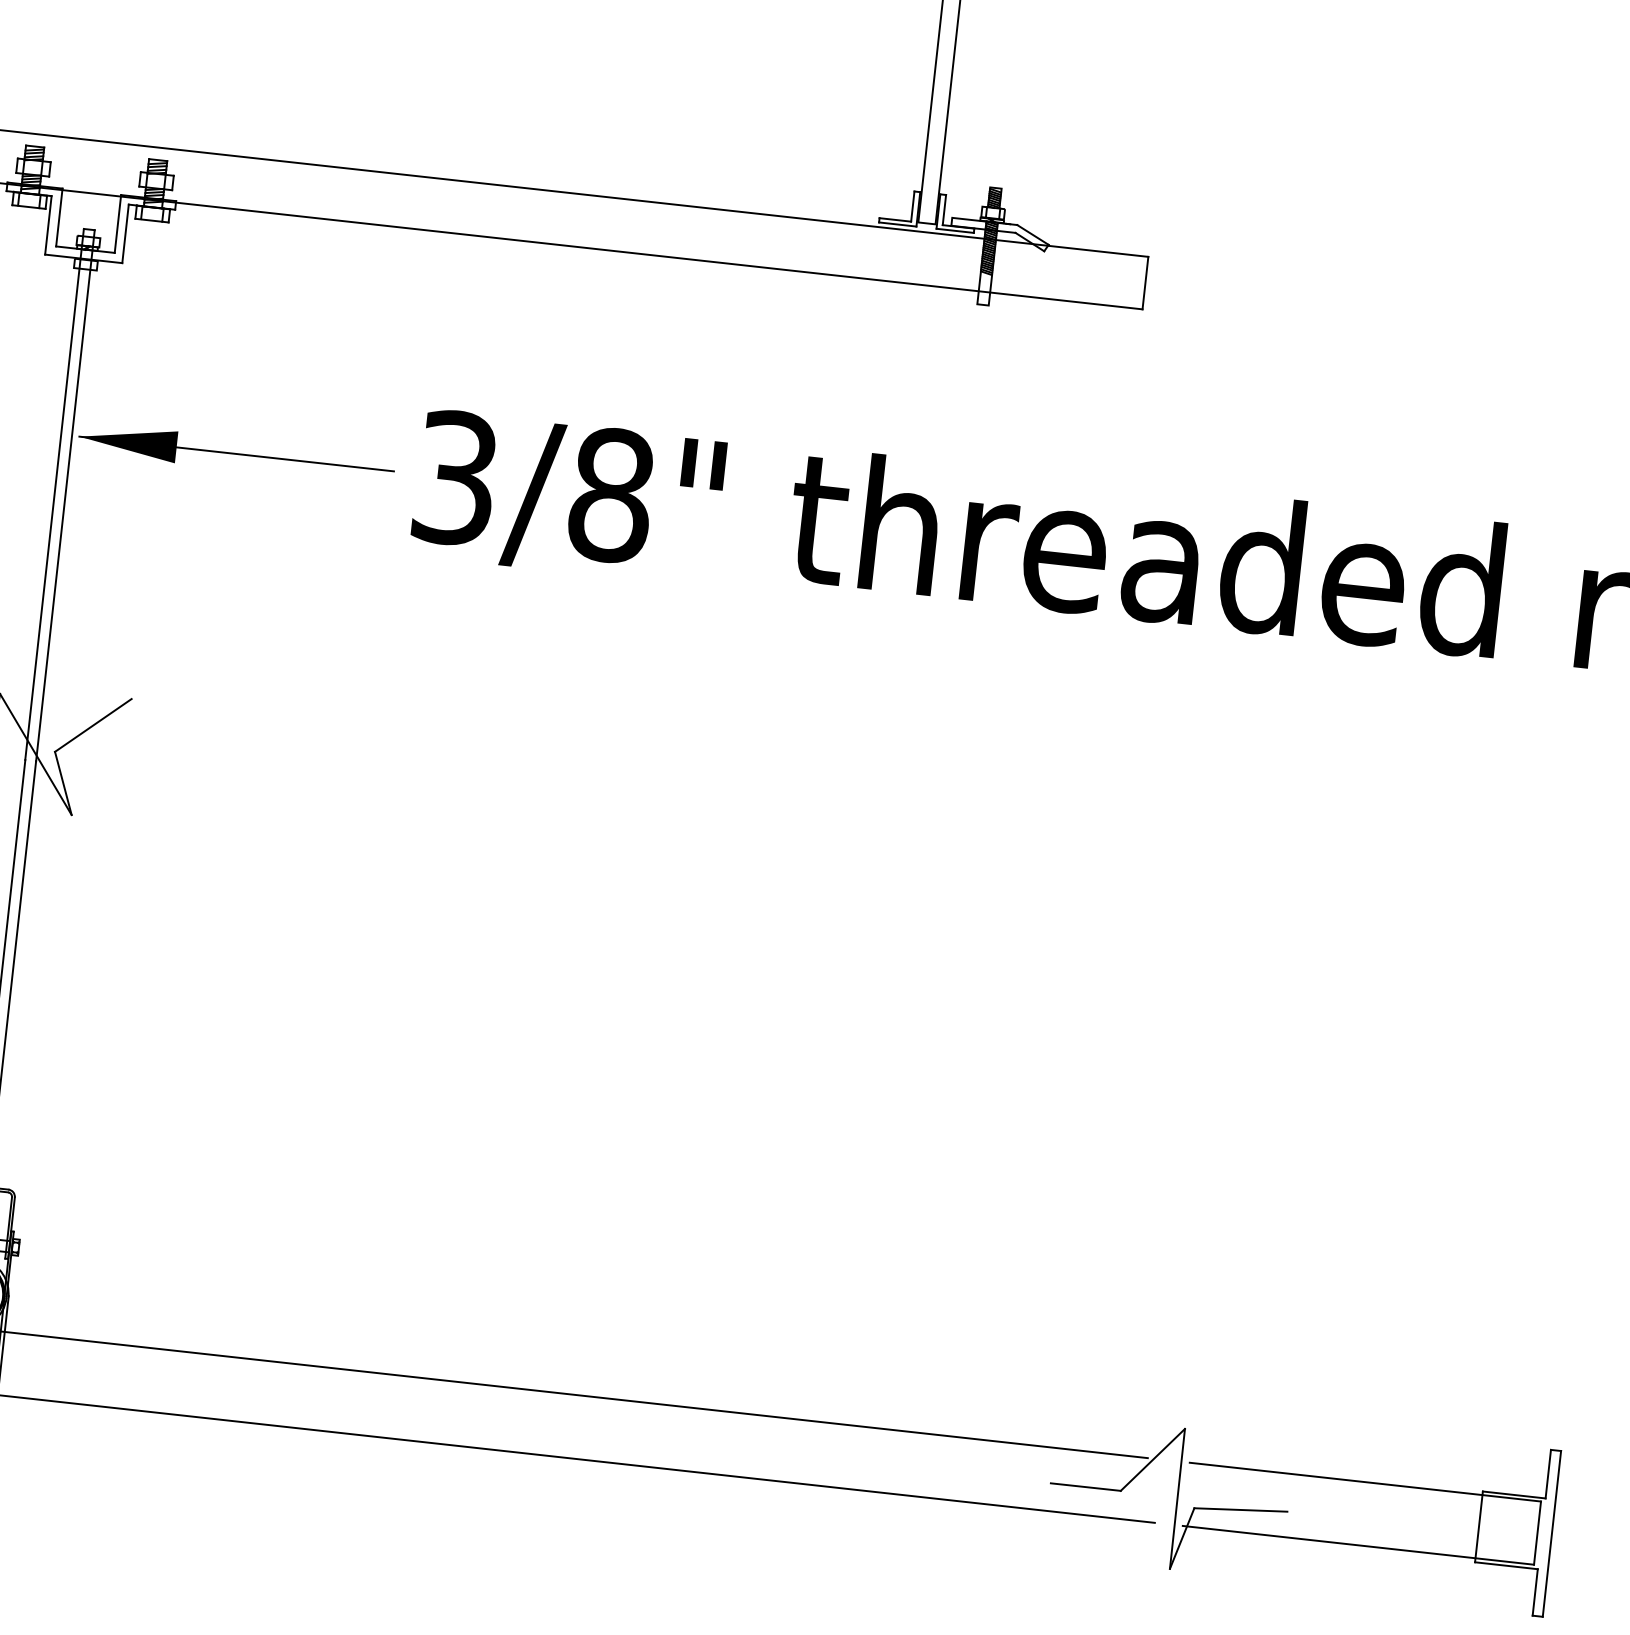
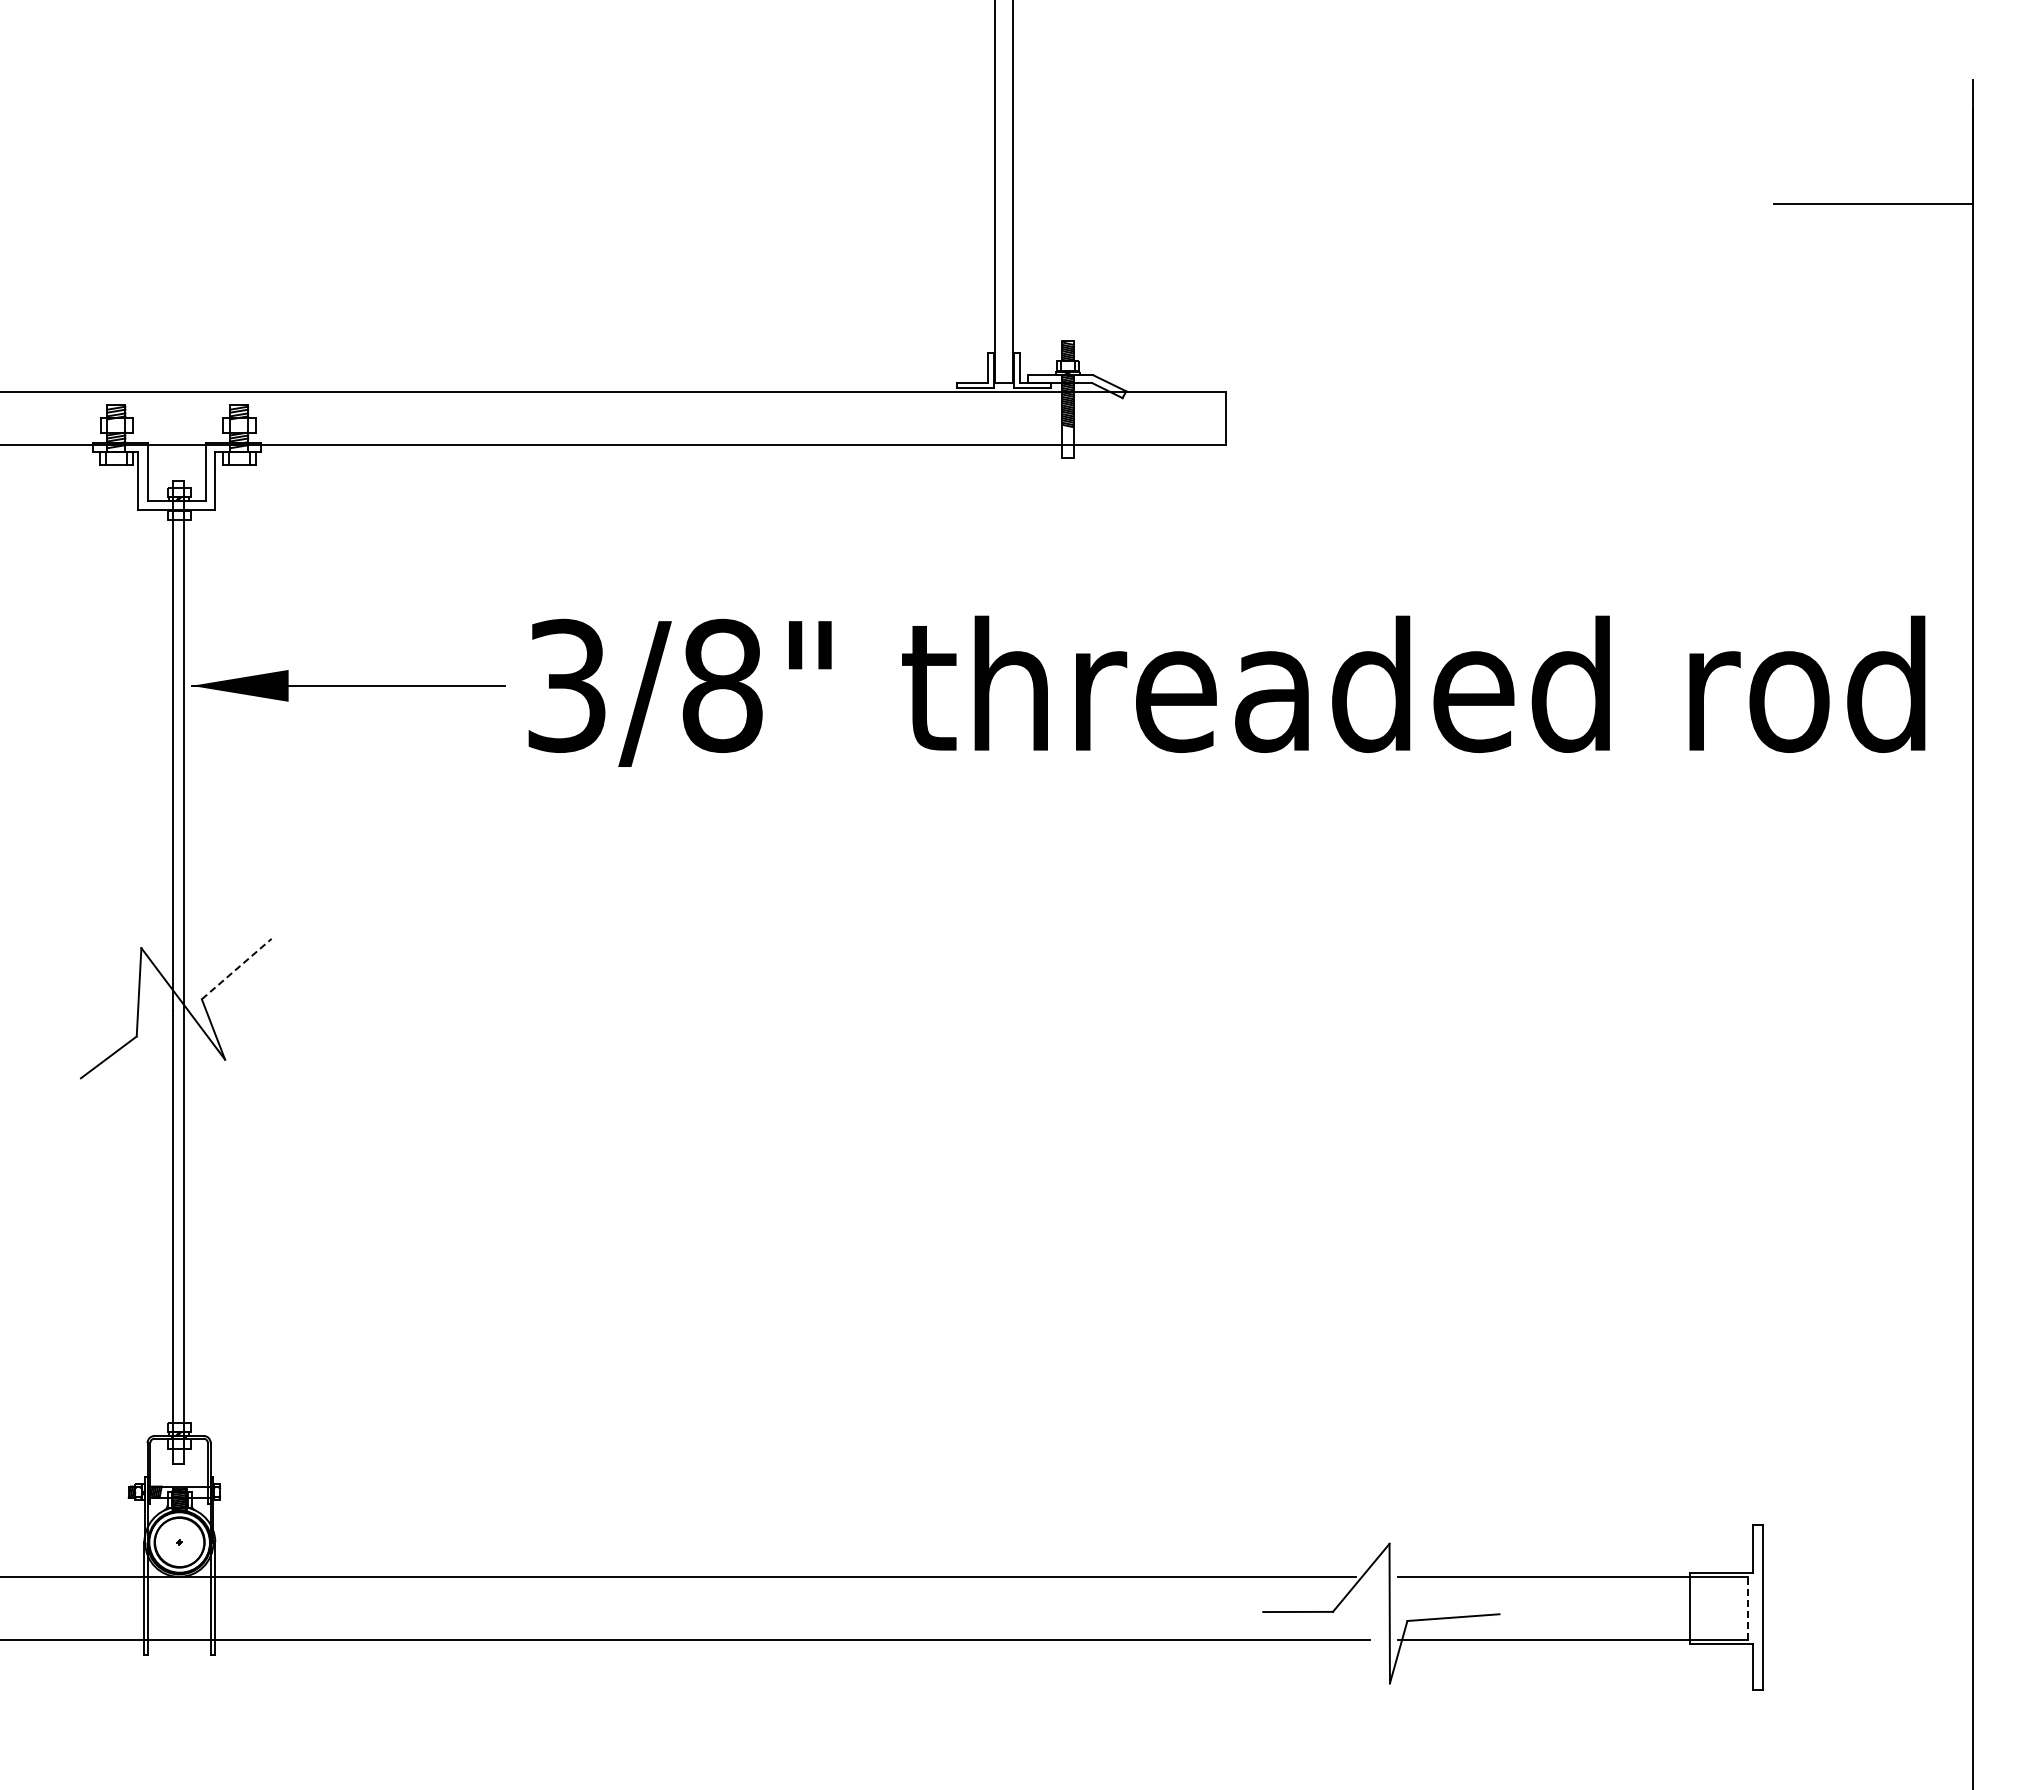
line: (94, 724) -> (237, 968), solid -> dashed
line: (1537, 1533) -> (1748, 1608), solid -> dashed

